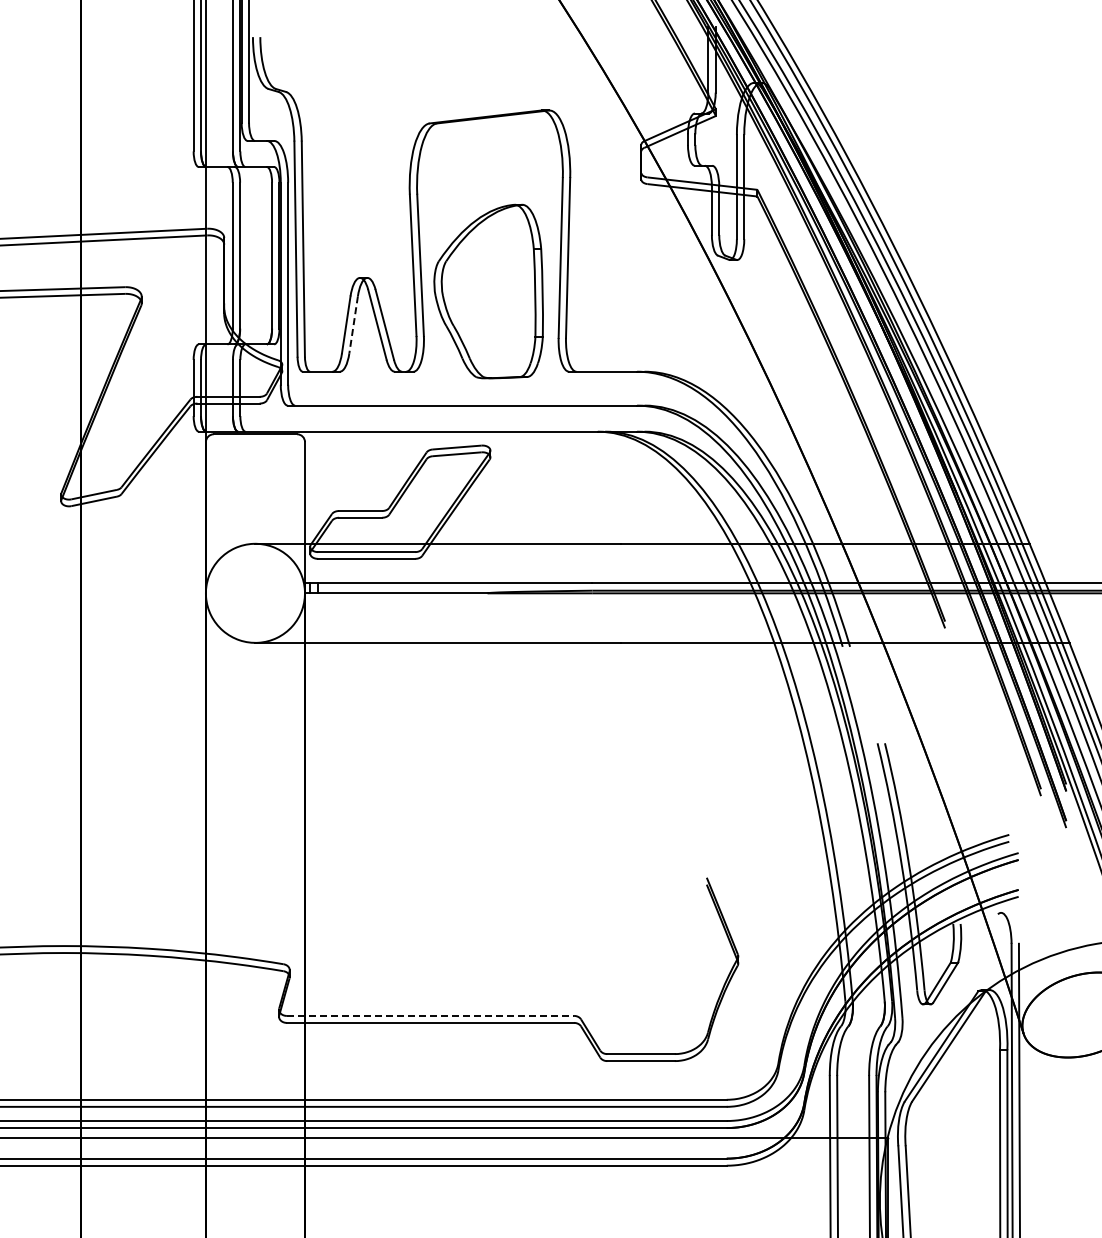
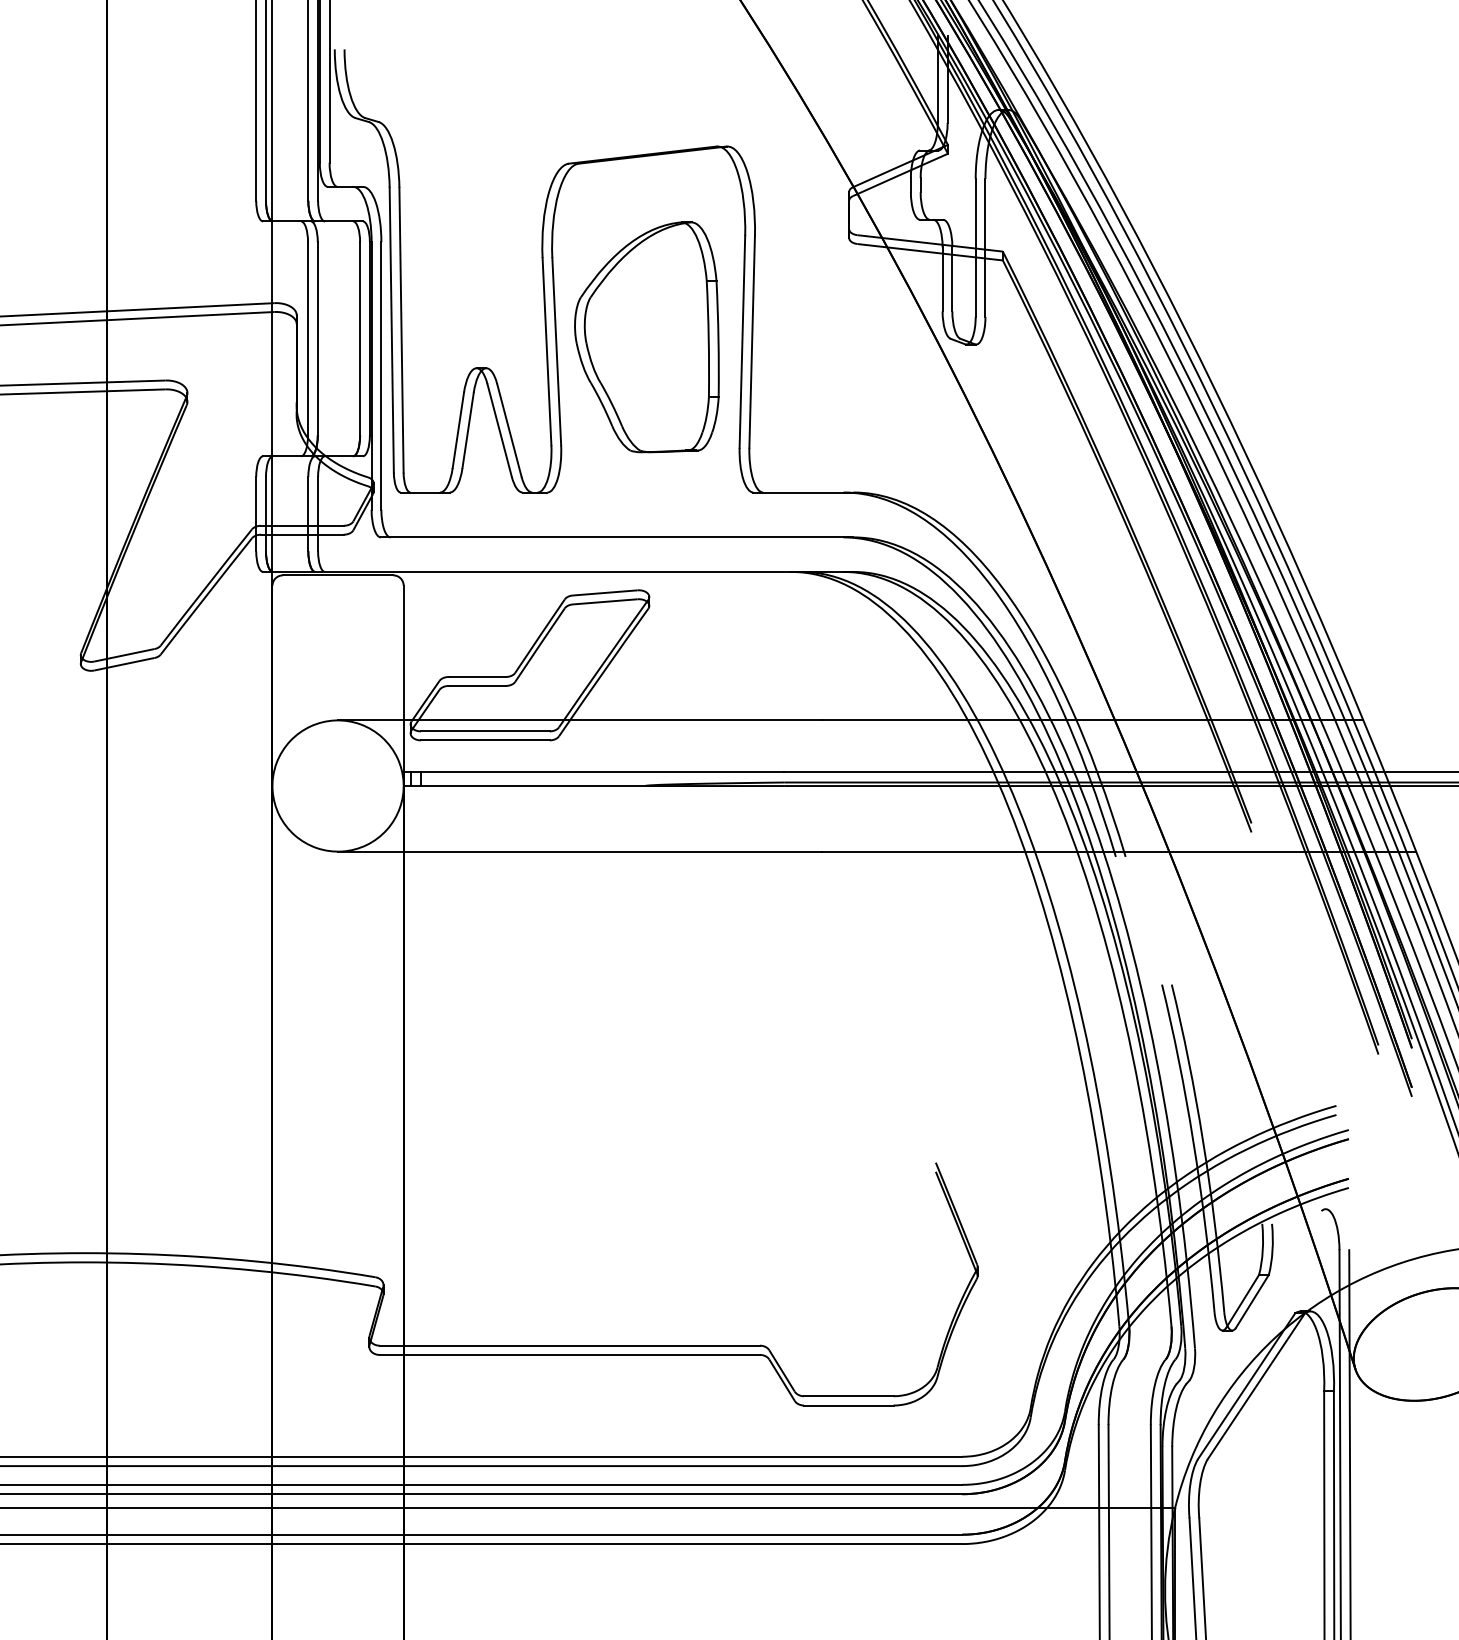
part: (488, 291) -> (646, 337), moved
line: (353, 324) -> (467, 429), dashed -> solid
line: (430, 1015) -> (569, 1345), dashed -> solid

